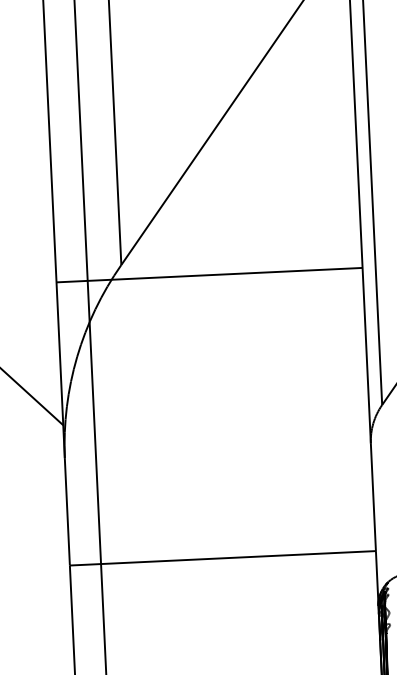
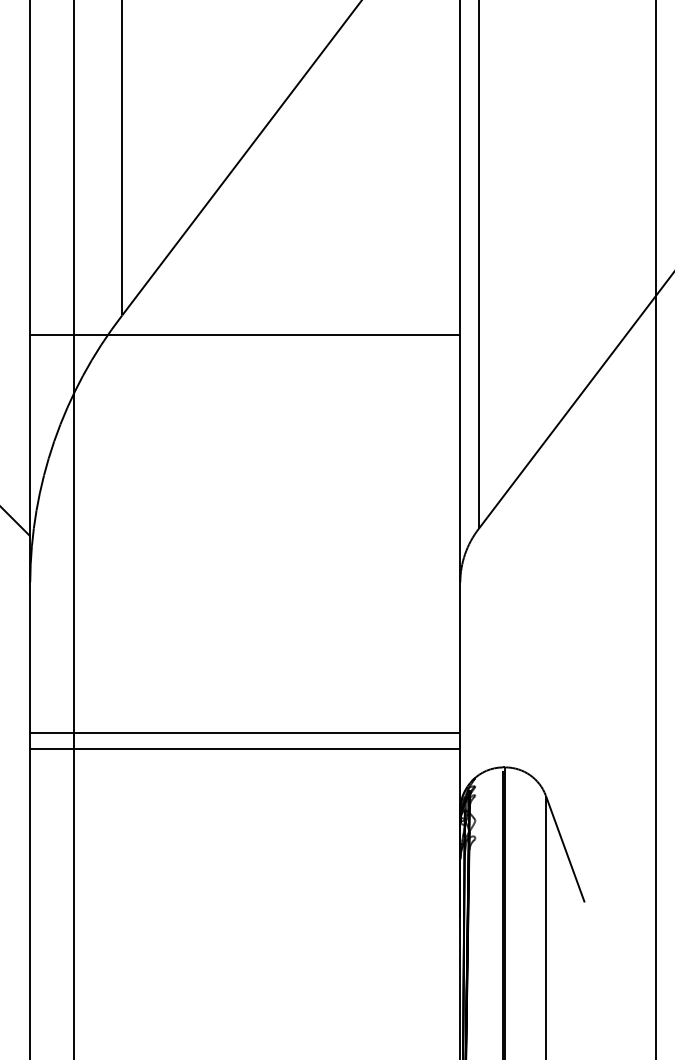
line: (223, 569) -> (245, 748), added

